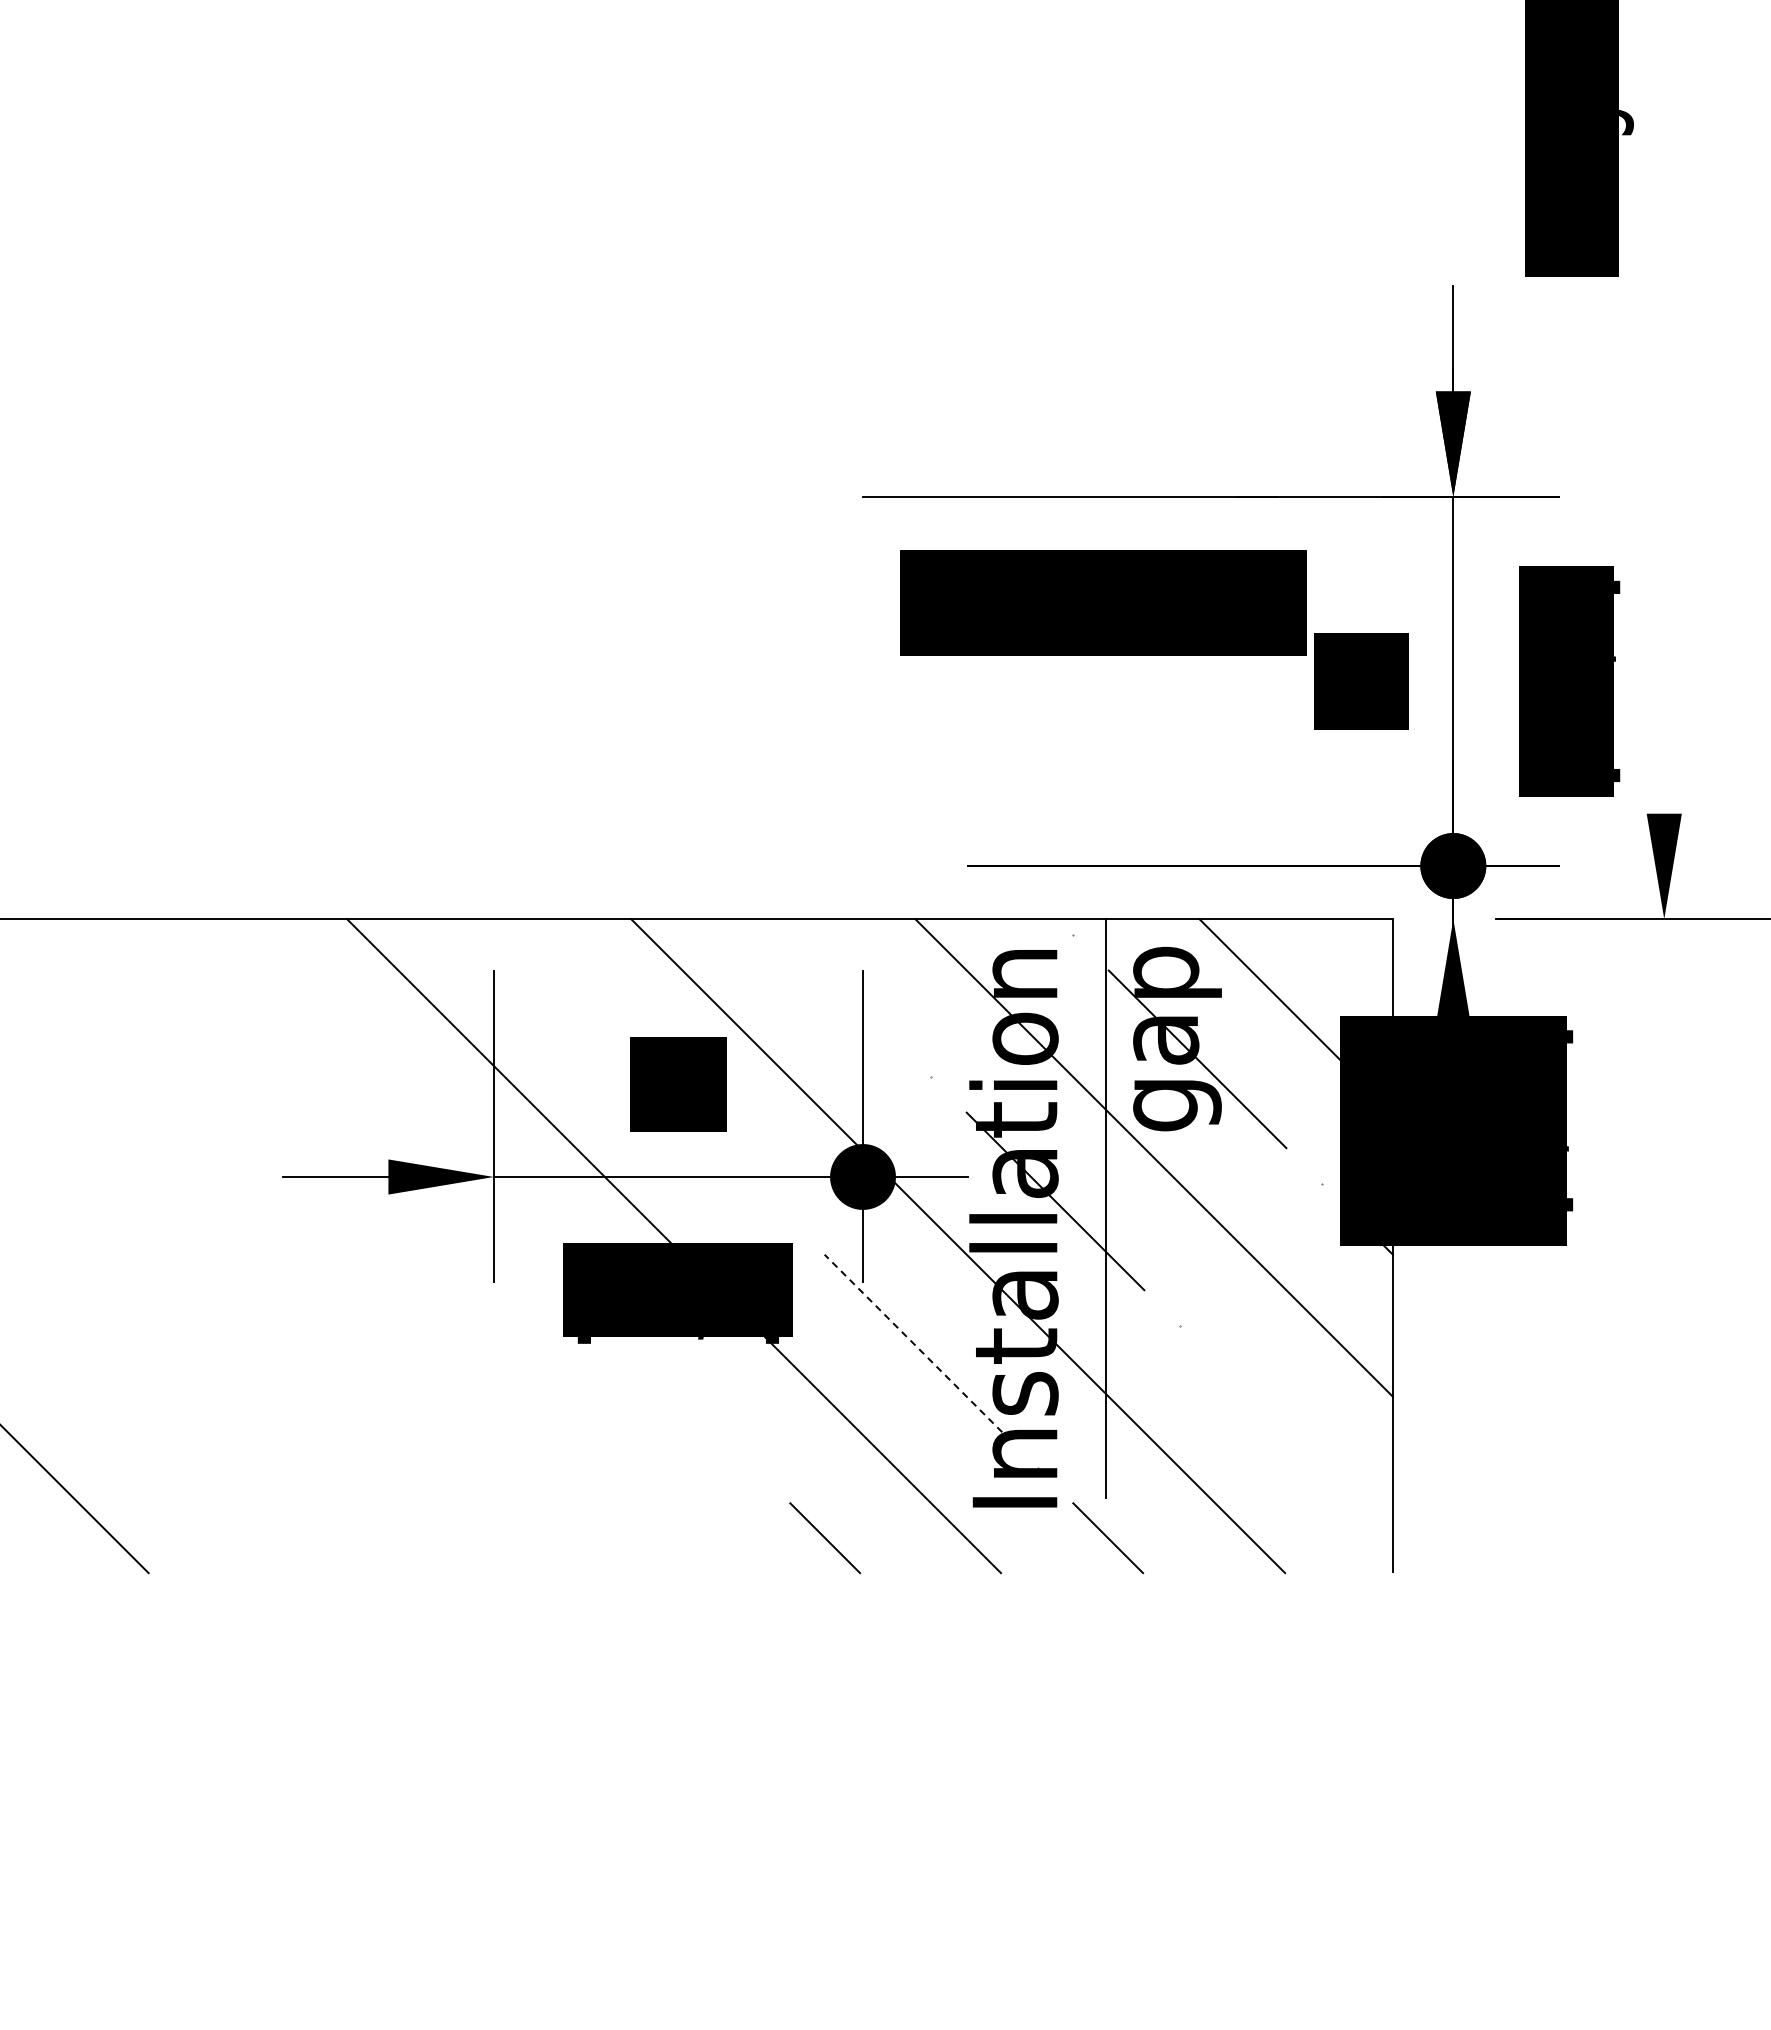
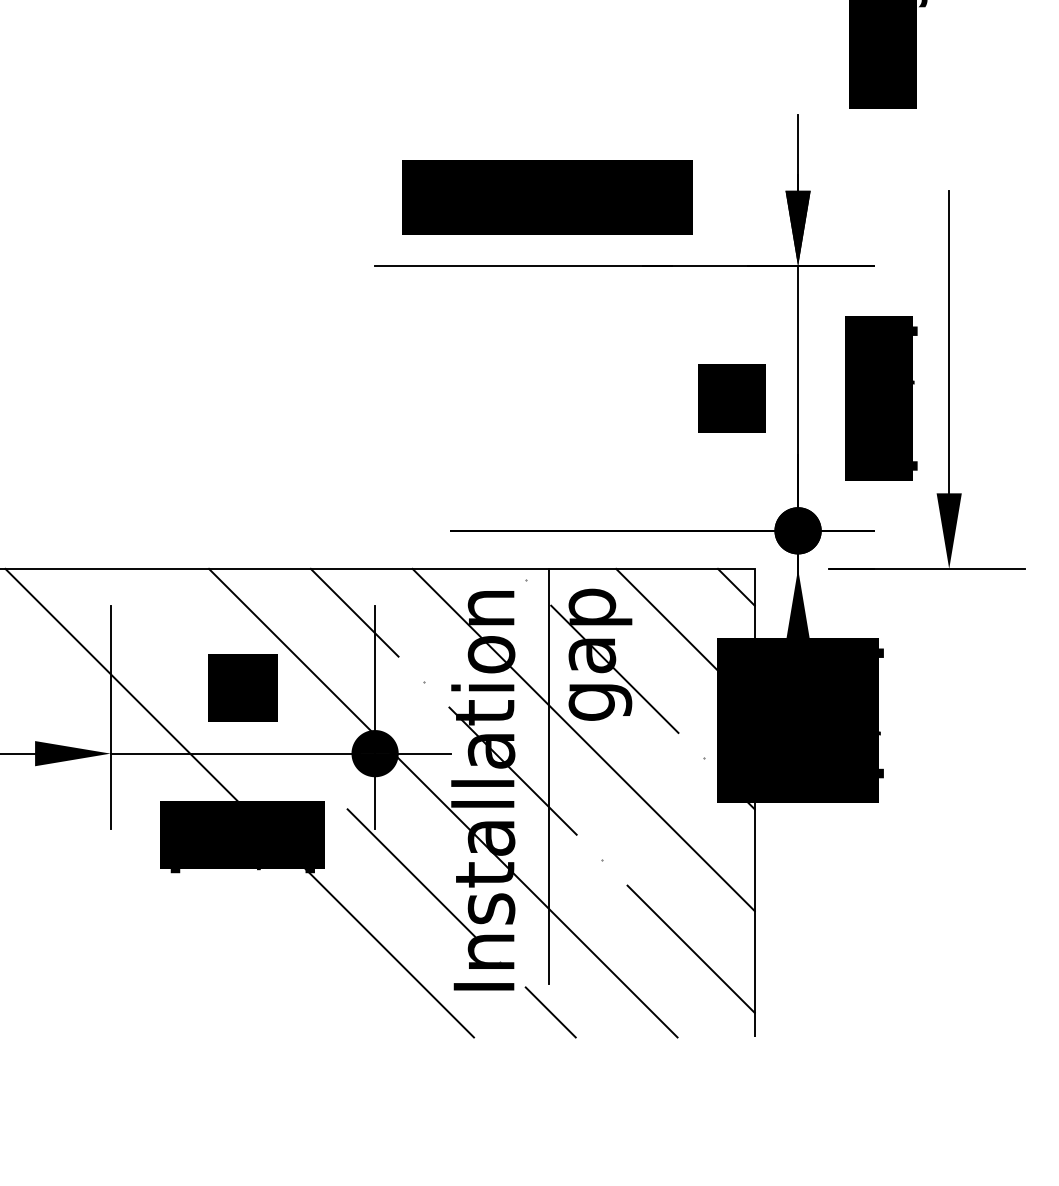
text: (1103, 602) -> (547, 197), moved
line: (1664, 602) -> (949, 342), added
line: (1366, 944) -> (735, 587), added
line: (834, 980) -> (354, 612), added
line: (913, 1343) -> (411, 872), dashed -> solid
line: (1303, 1449) -> (690, 948), added
line: (825, 1538) -> (348, 1012), removed

